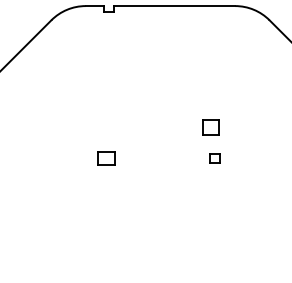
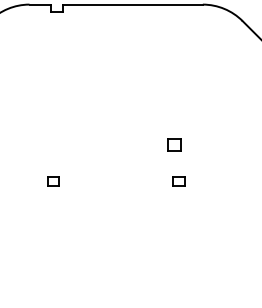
part: (210, 126) -> (174, 144), size x0.71
part: (105, 158) -> (52, 181), size x0.62

